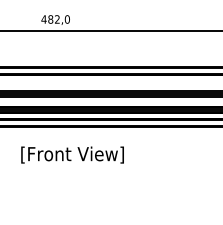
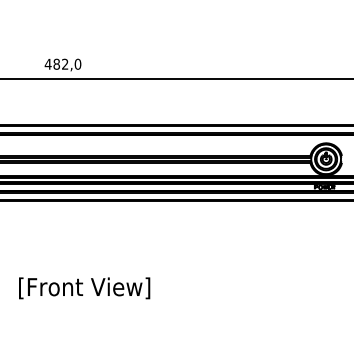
text: (72, 155) -> (84, 288), moved

